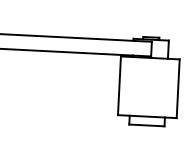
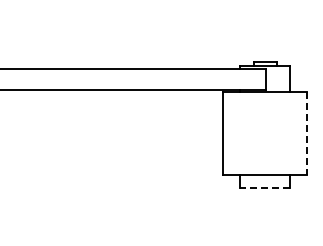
line: (178, 88) -> (307, 133), solid -> dashed
line: (146, 125) -> (264, 187), solid -> dashed

